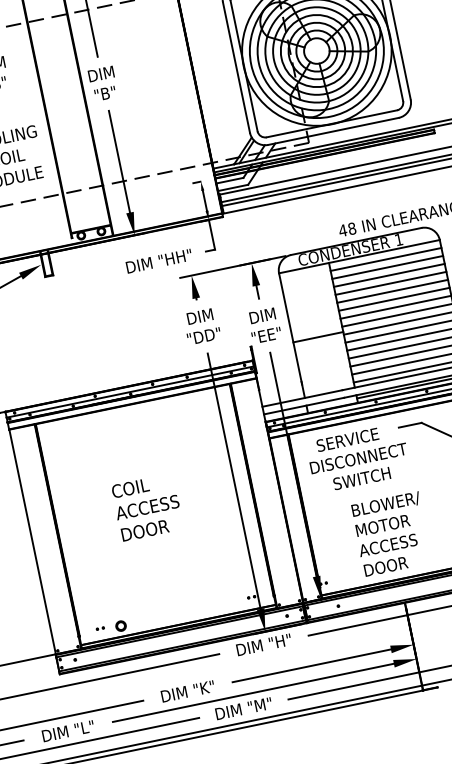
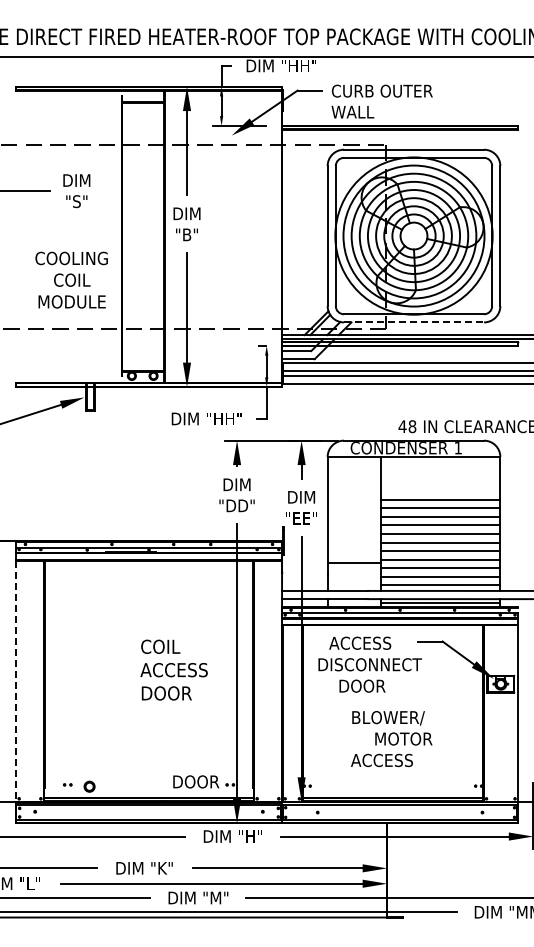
line: (333, 131) -> (414, 322), solid -> dashed
line: (385, 259) -> (440, 465), removed
line: (387, 267) -> (440, 474), removed
line: (389, 275) -> (440, 482), removed
line: (390, 283) -> (440, 491), removed
line: (318, 337) -> (354, 563), moved
text: (347, 439) -> (362, 642), SERVICE -> ACCESS
text: (362, 477) -> (369, 685), SWITCH -> DOOR
text: (146, 506) -> (173, 669), moved
text: (382, 525) -> (403, 738), moved
line: (32, 542) -> (16, 681), solid -> dashed
text: (386, 566) -> (196, 781), moved

